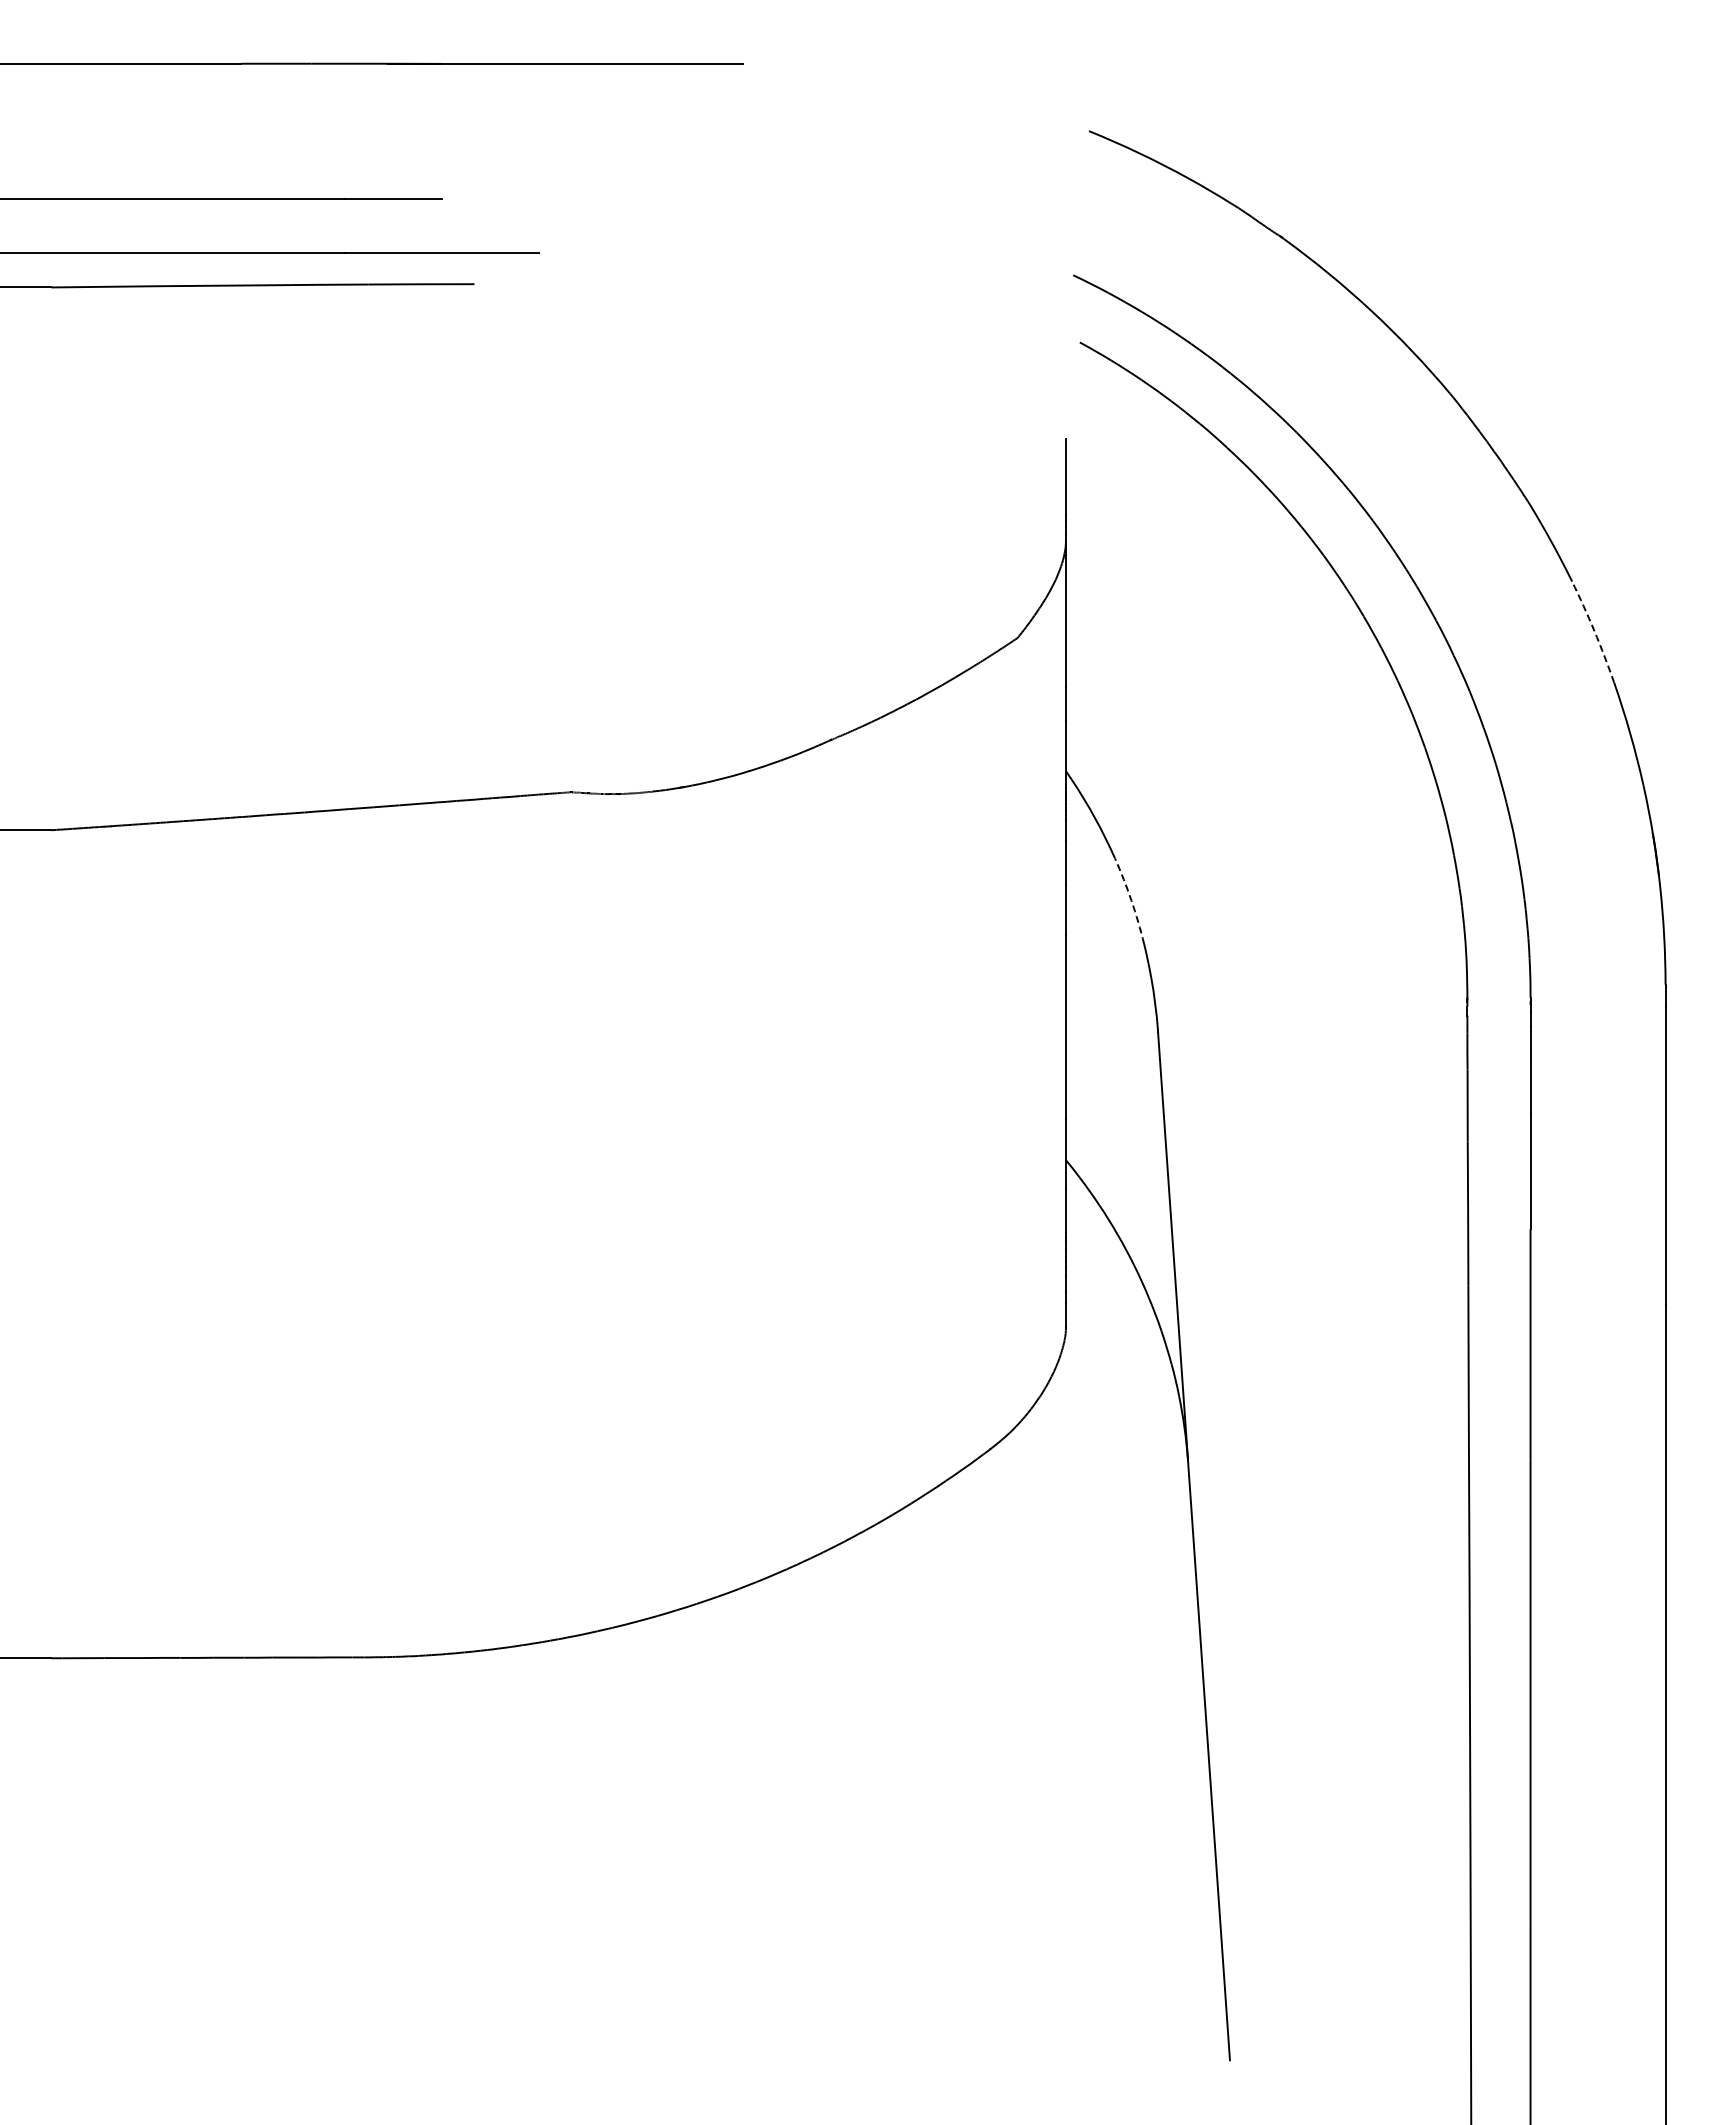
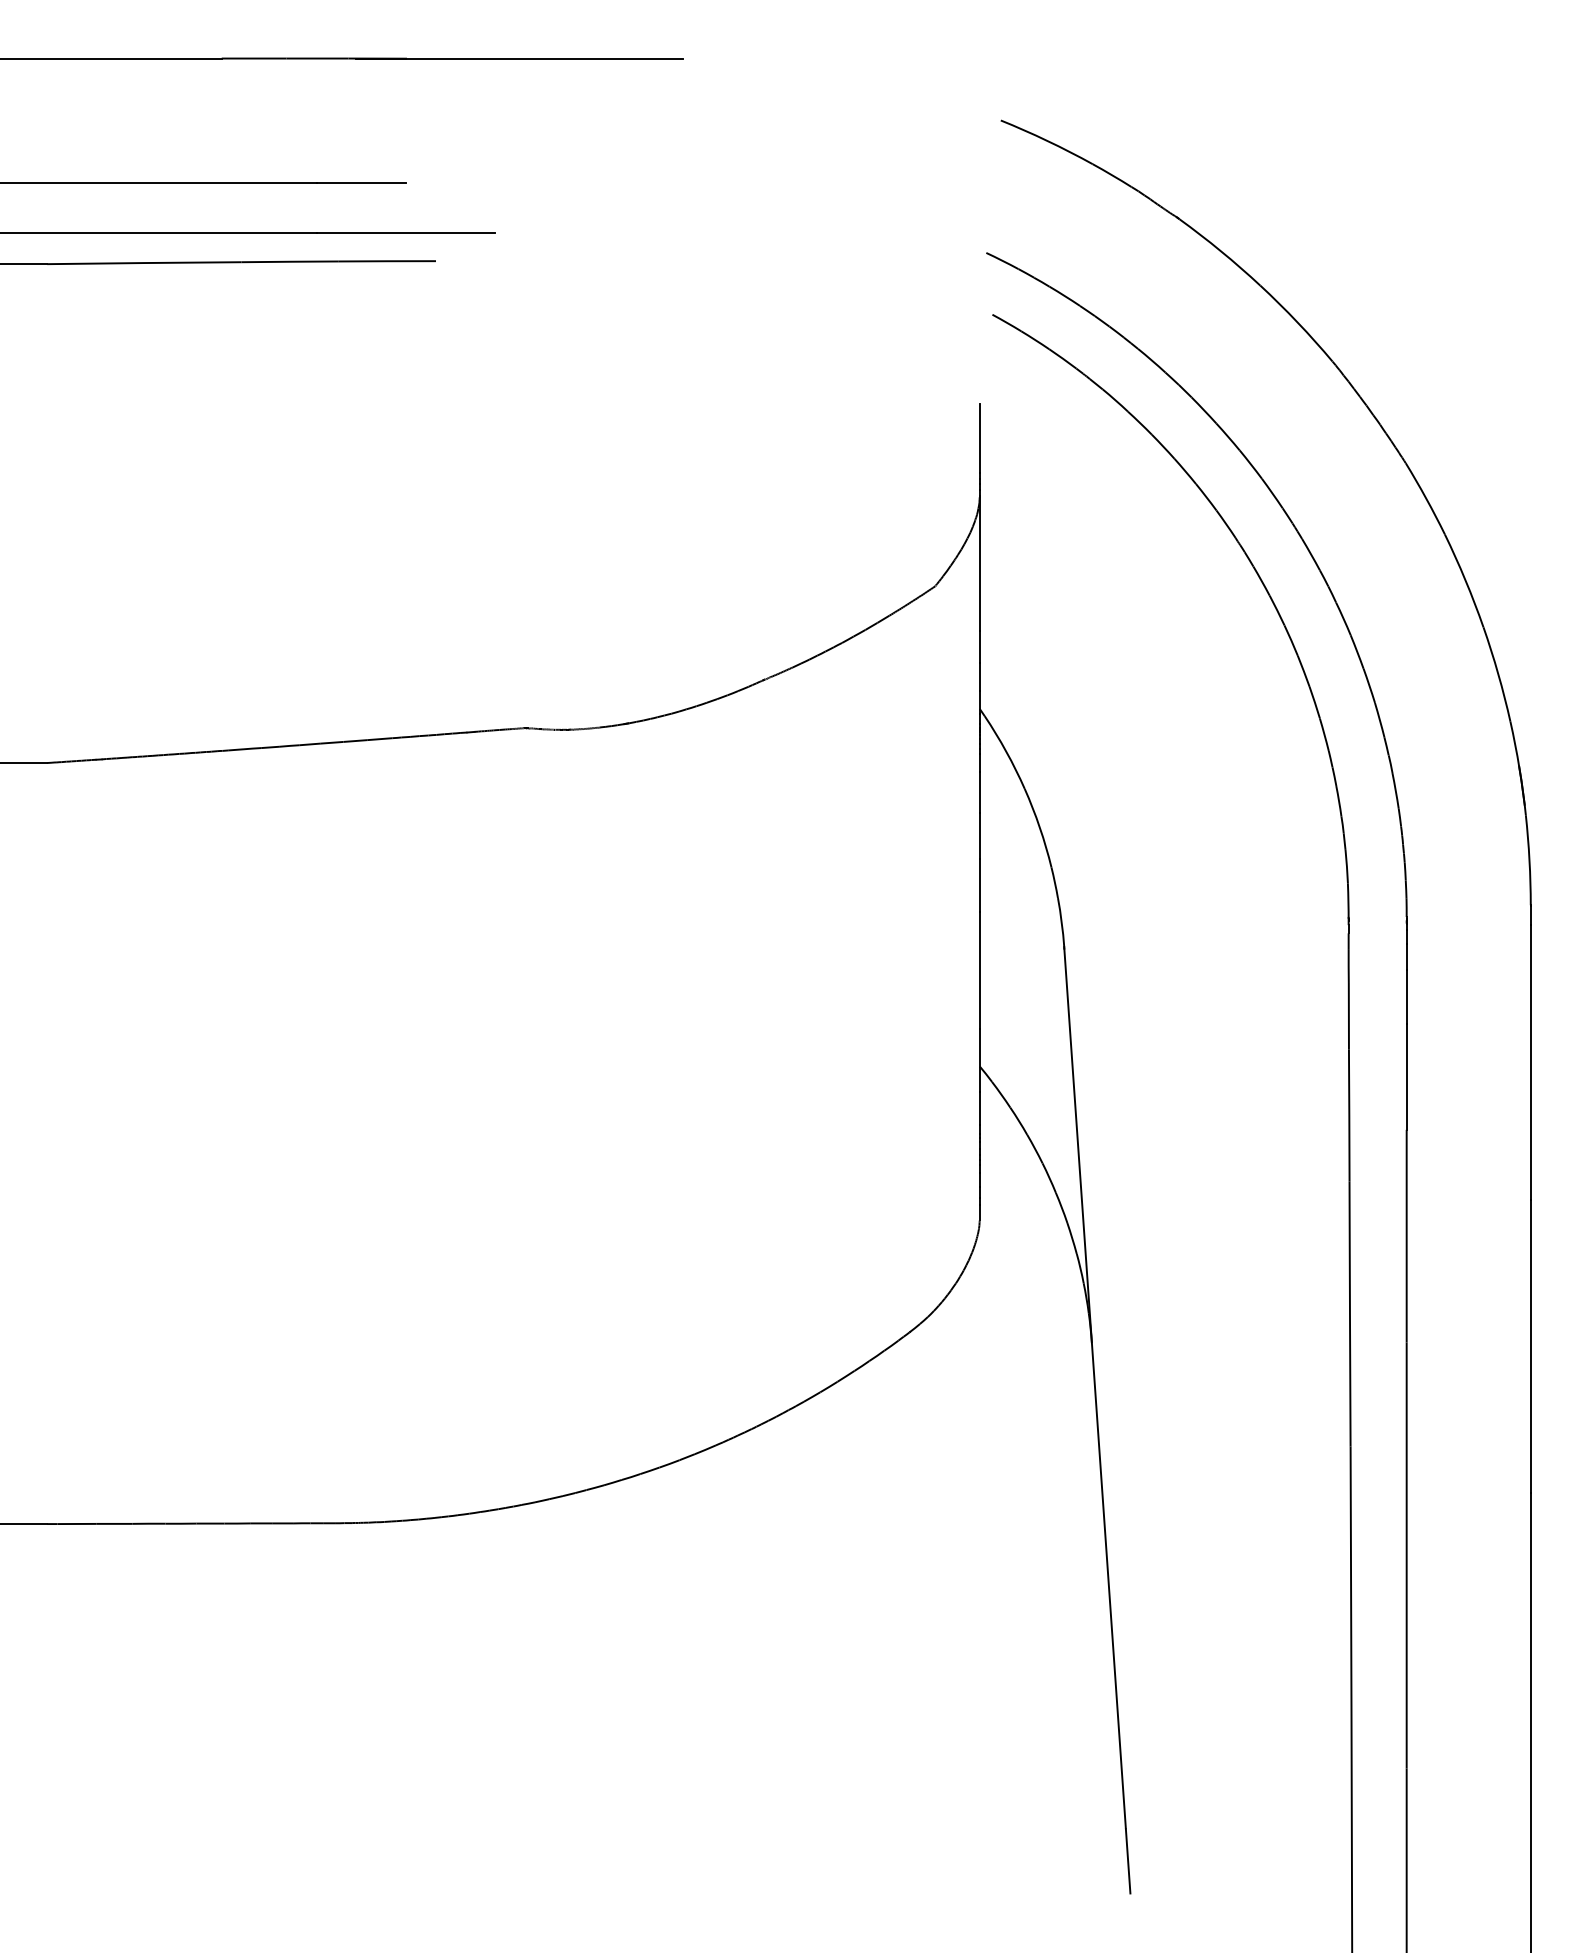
arc: (1594, 631) -> (1465, 580), dashed -> solid
arc: (1131, 900) -> (1039, 827), dashed -> solid

